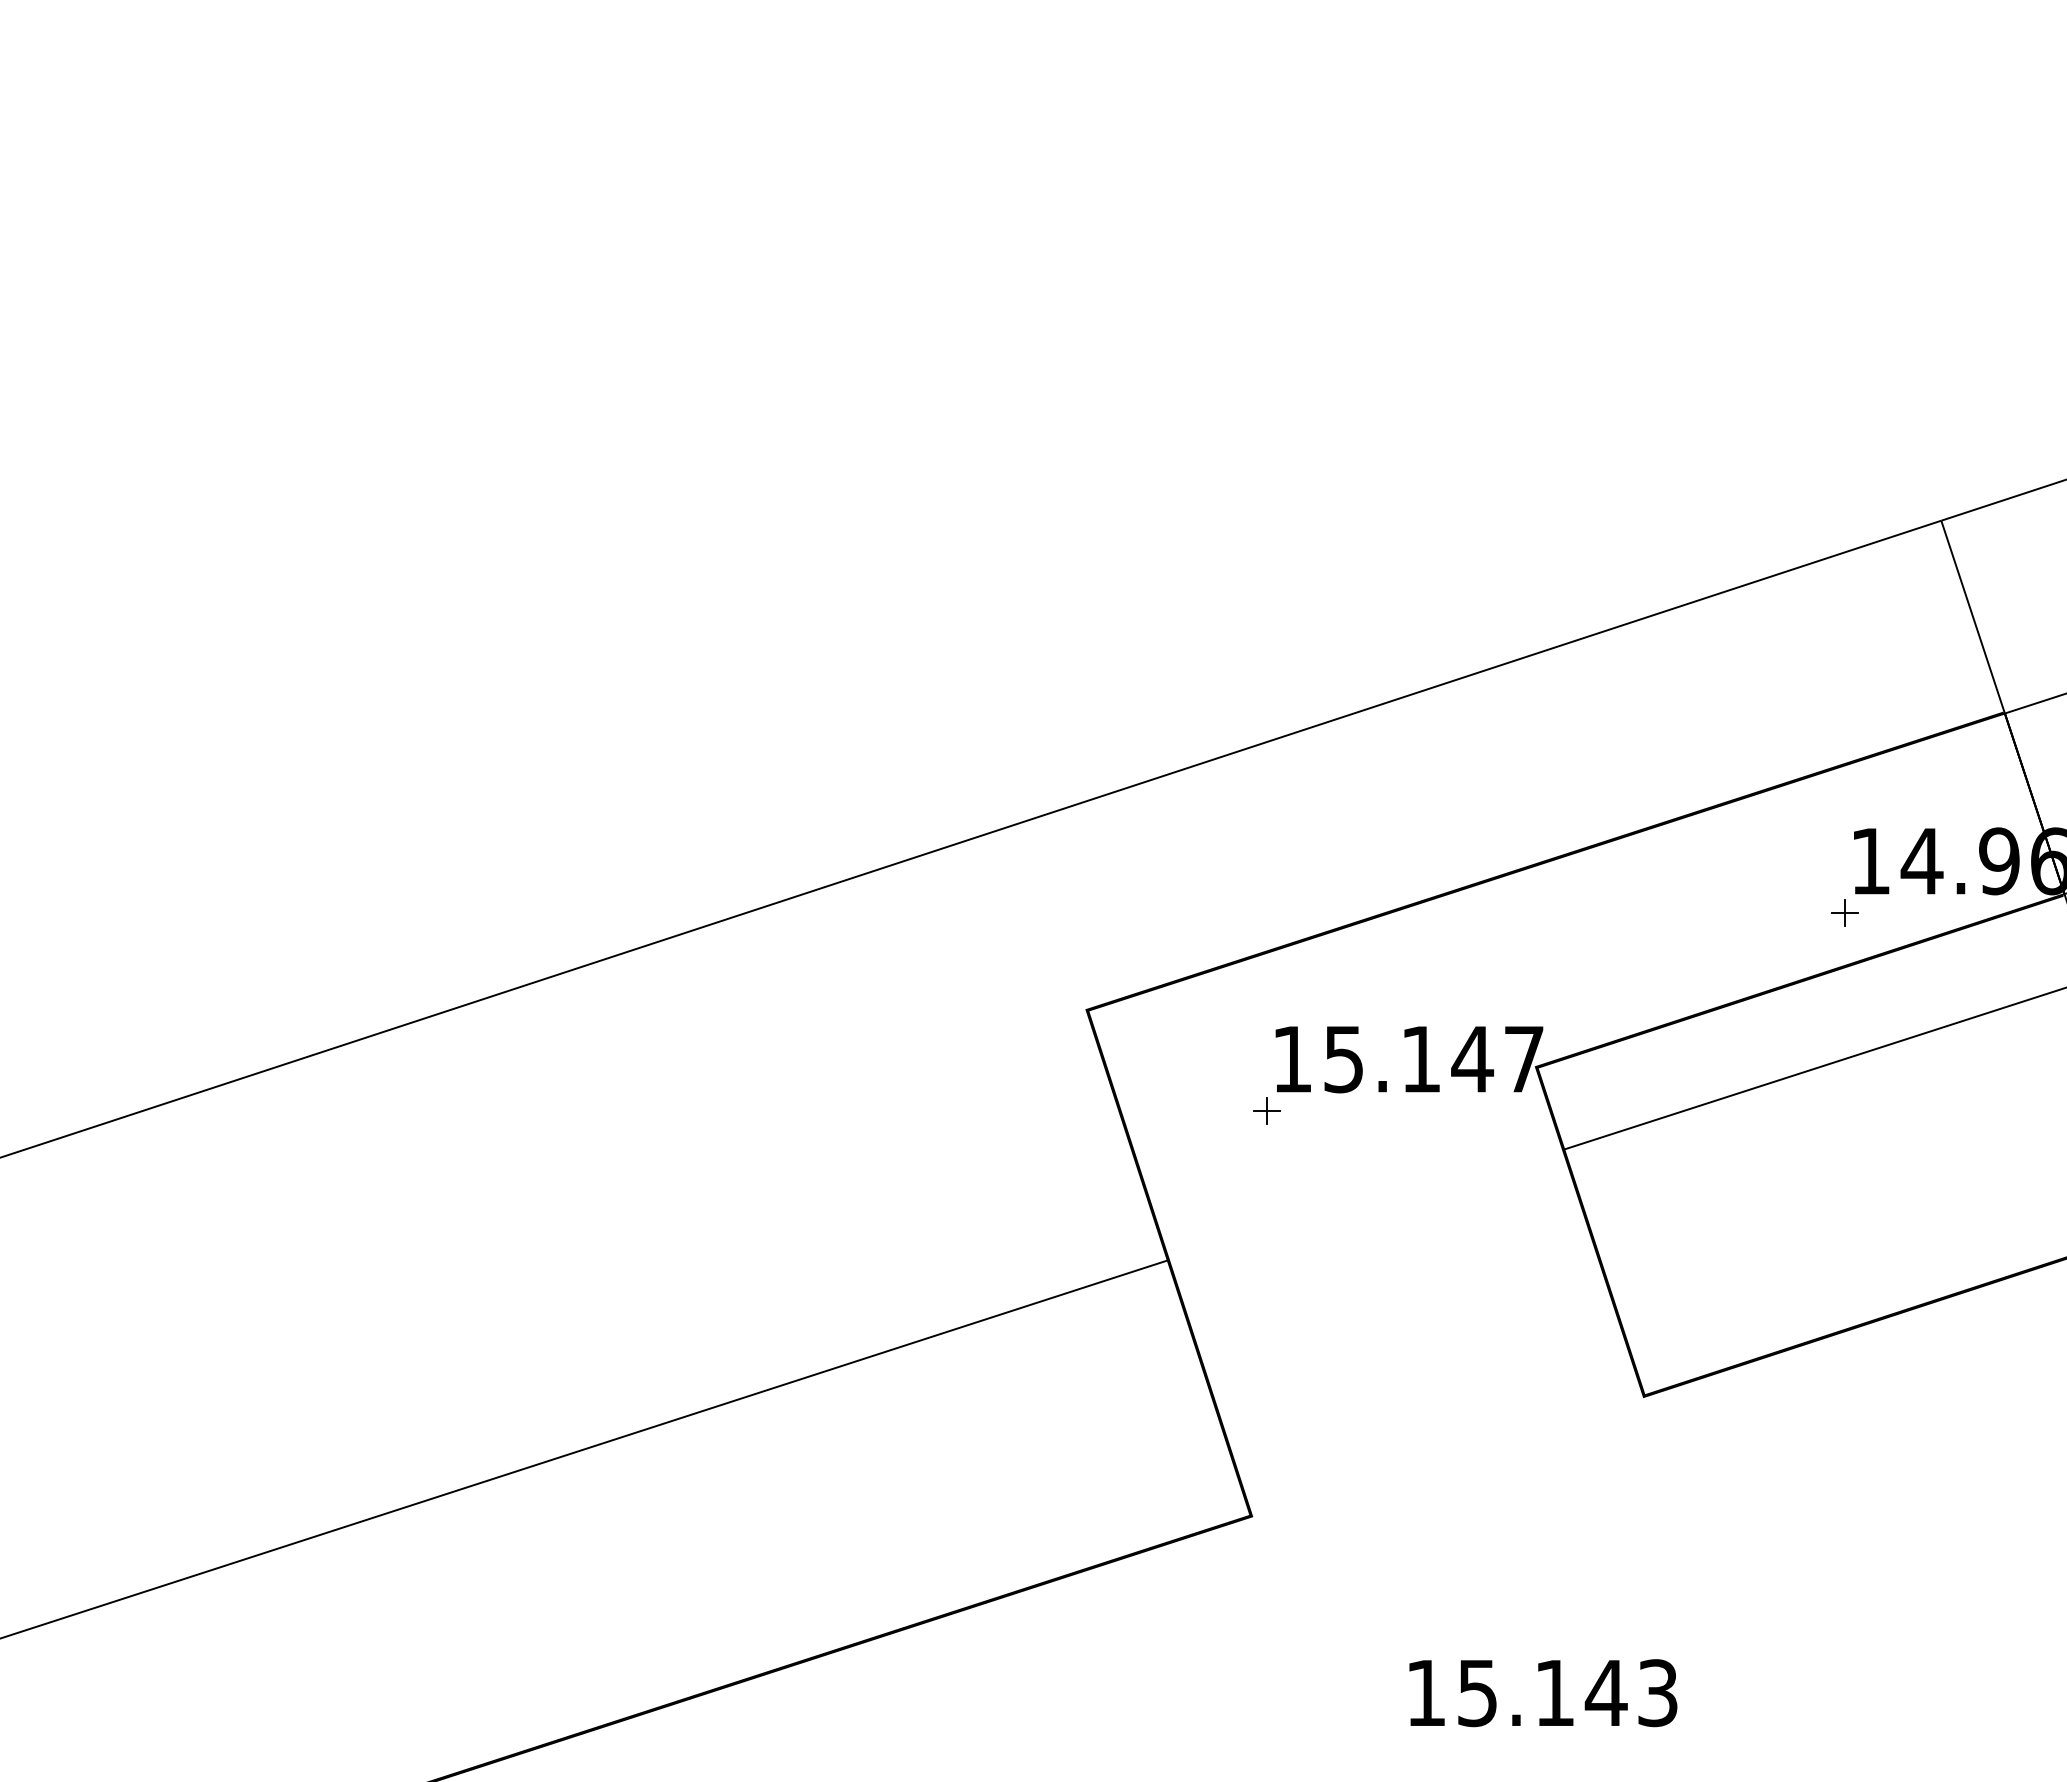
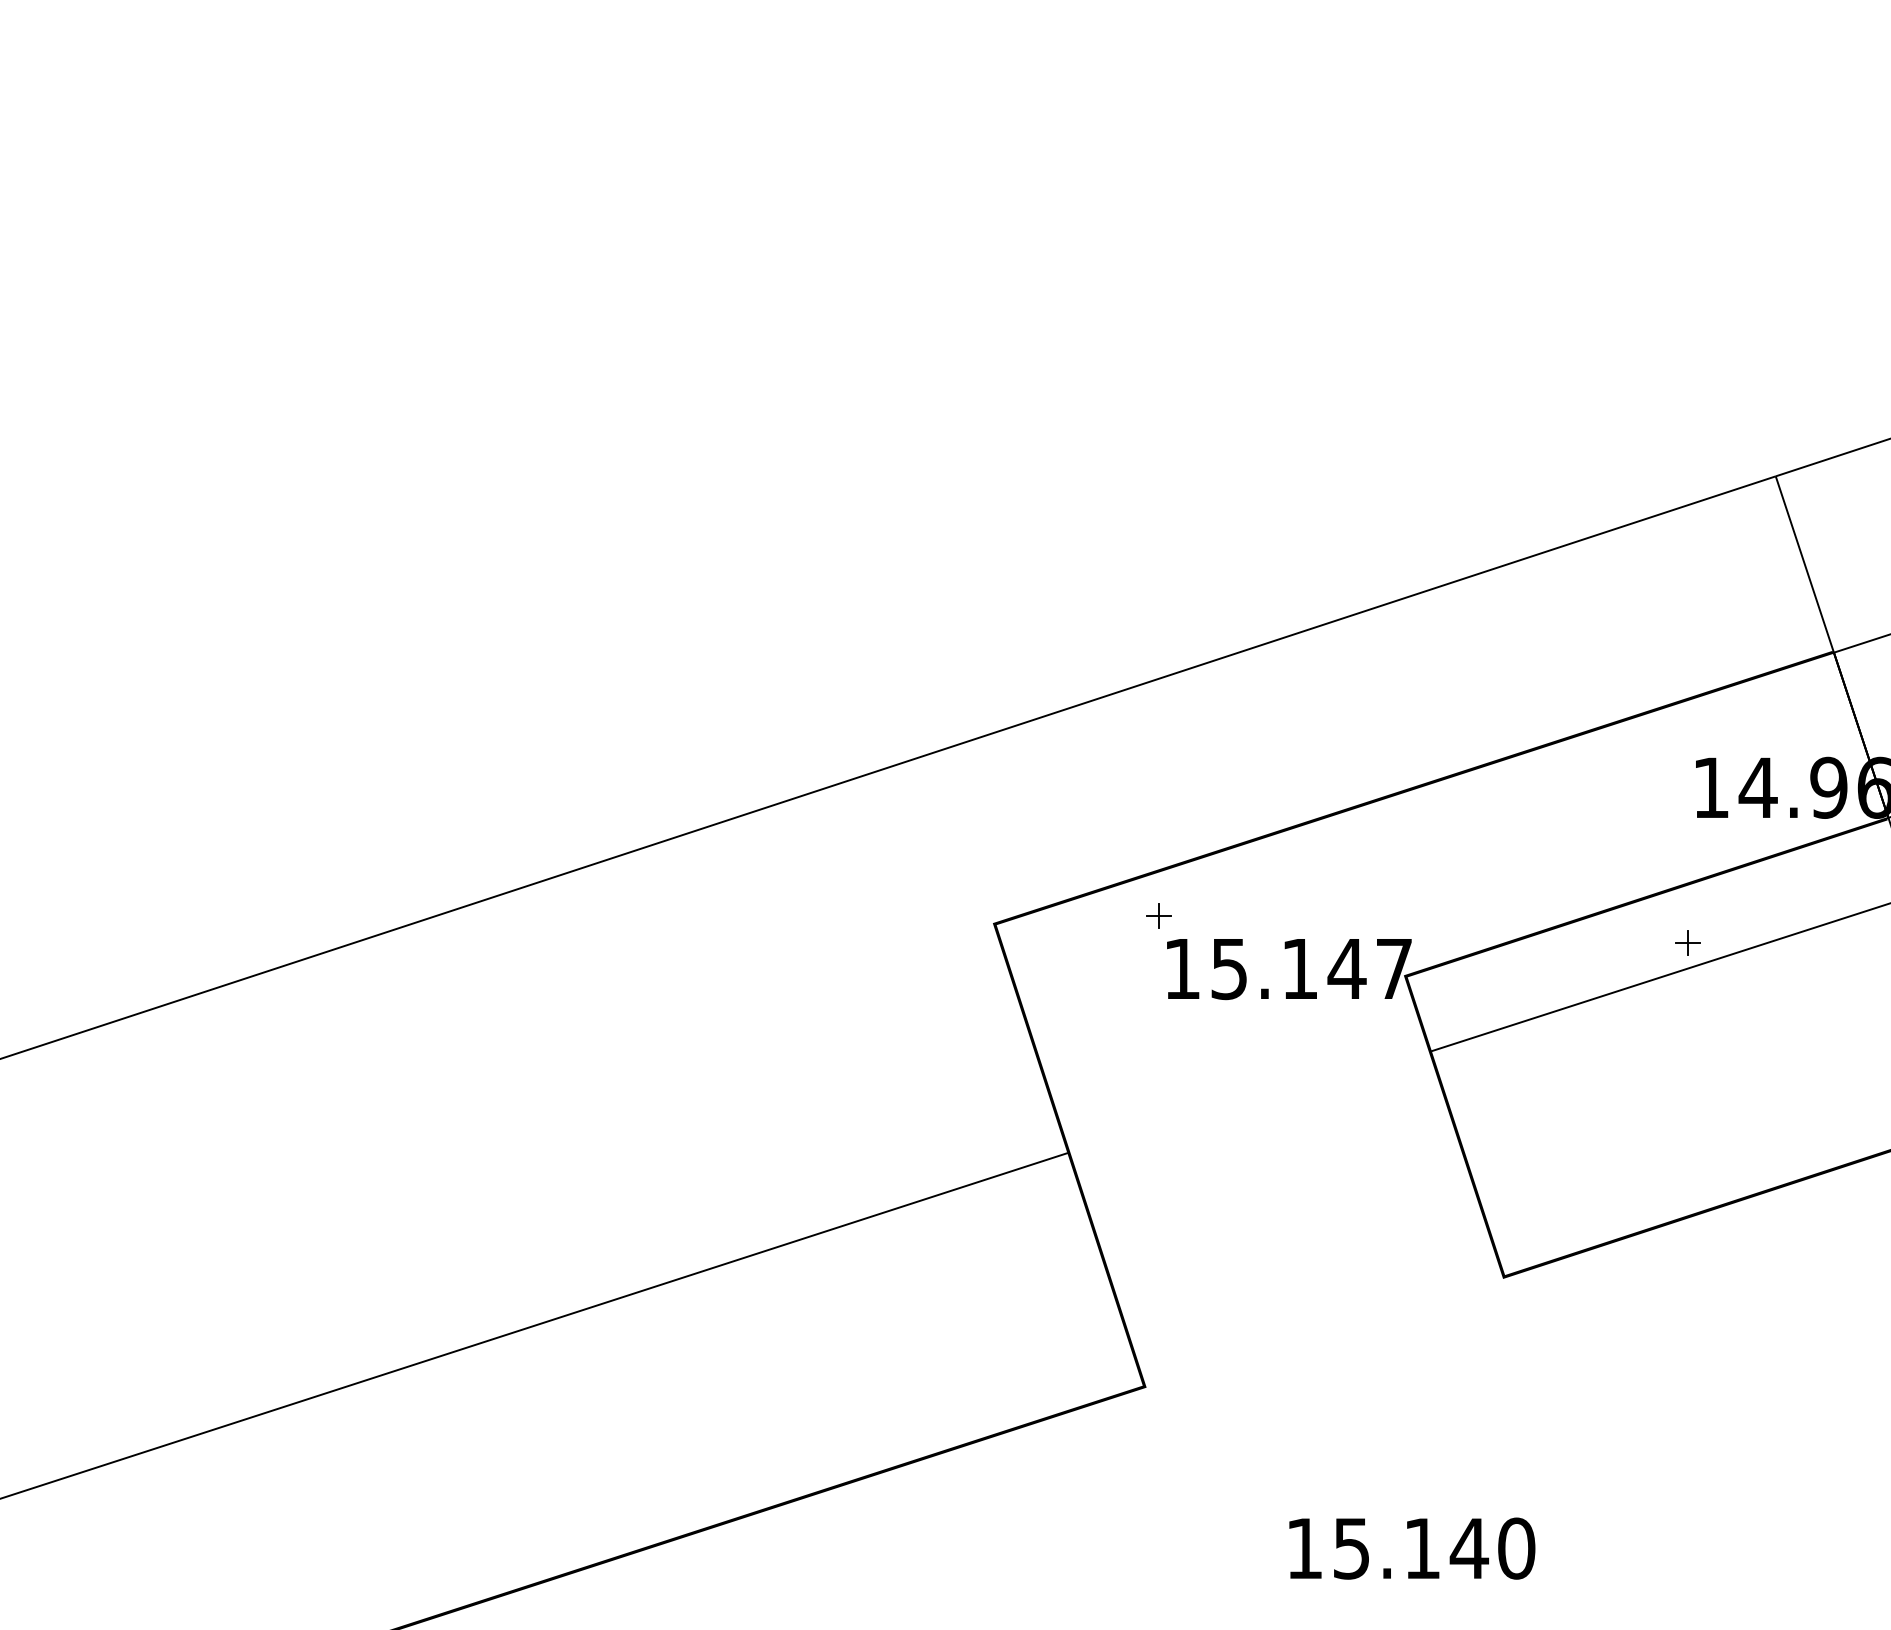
part: (1844, 912) -> (1687, 942), moved
part: (1266, 1110) -> (1158, 915), moved
text: (1657, 1693) -> (1516, 1548), 15.143 -> 15.140

